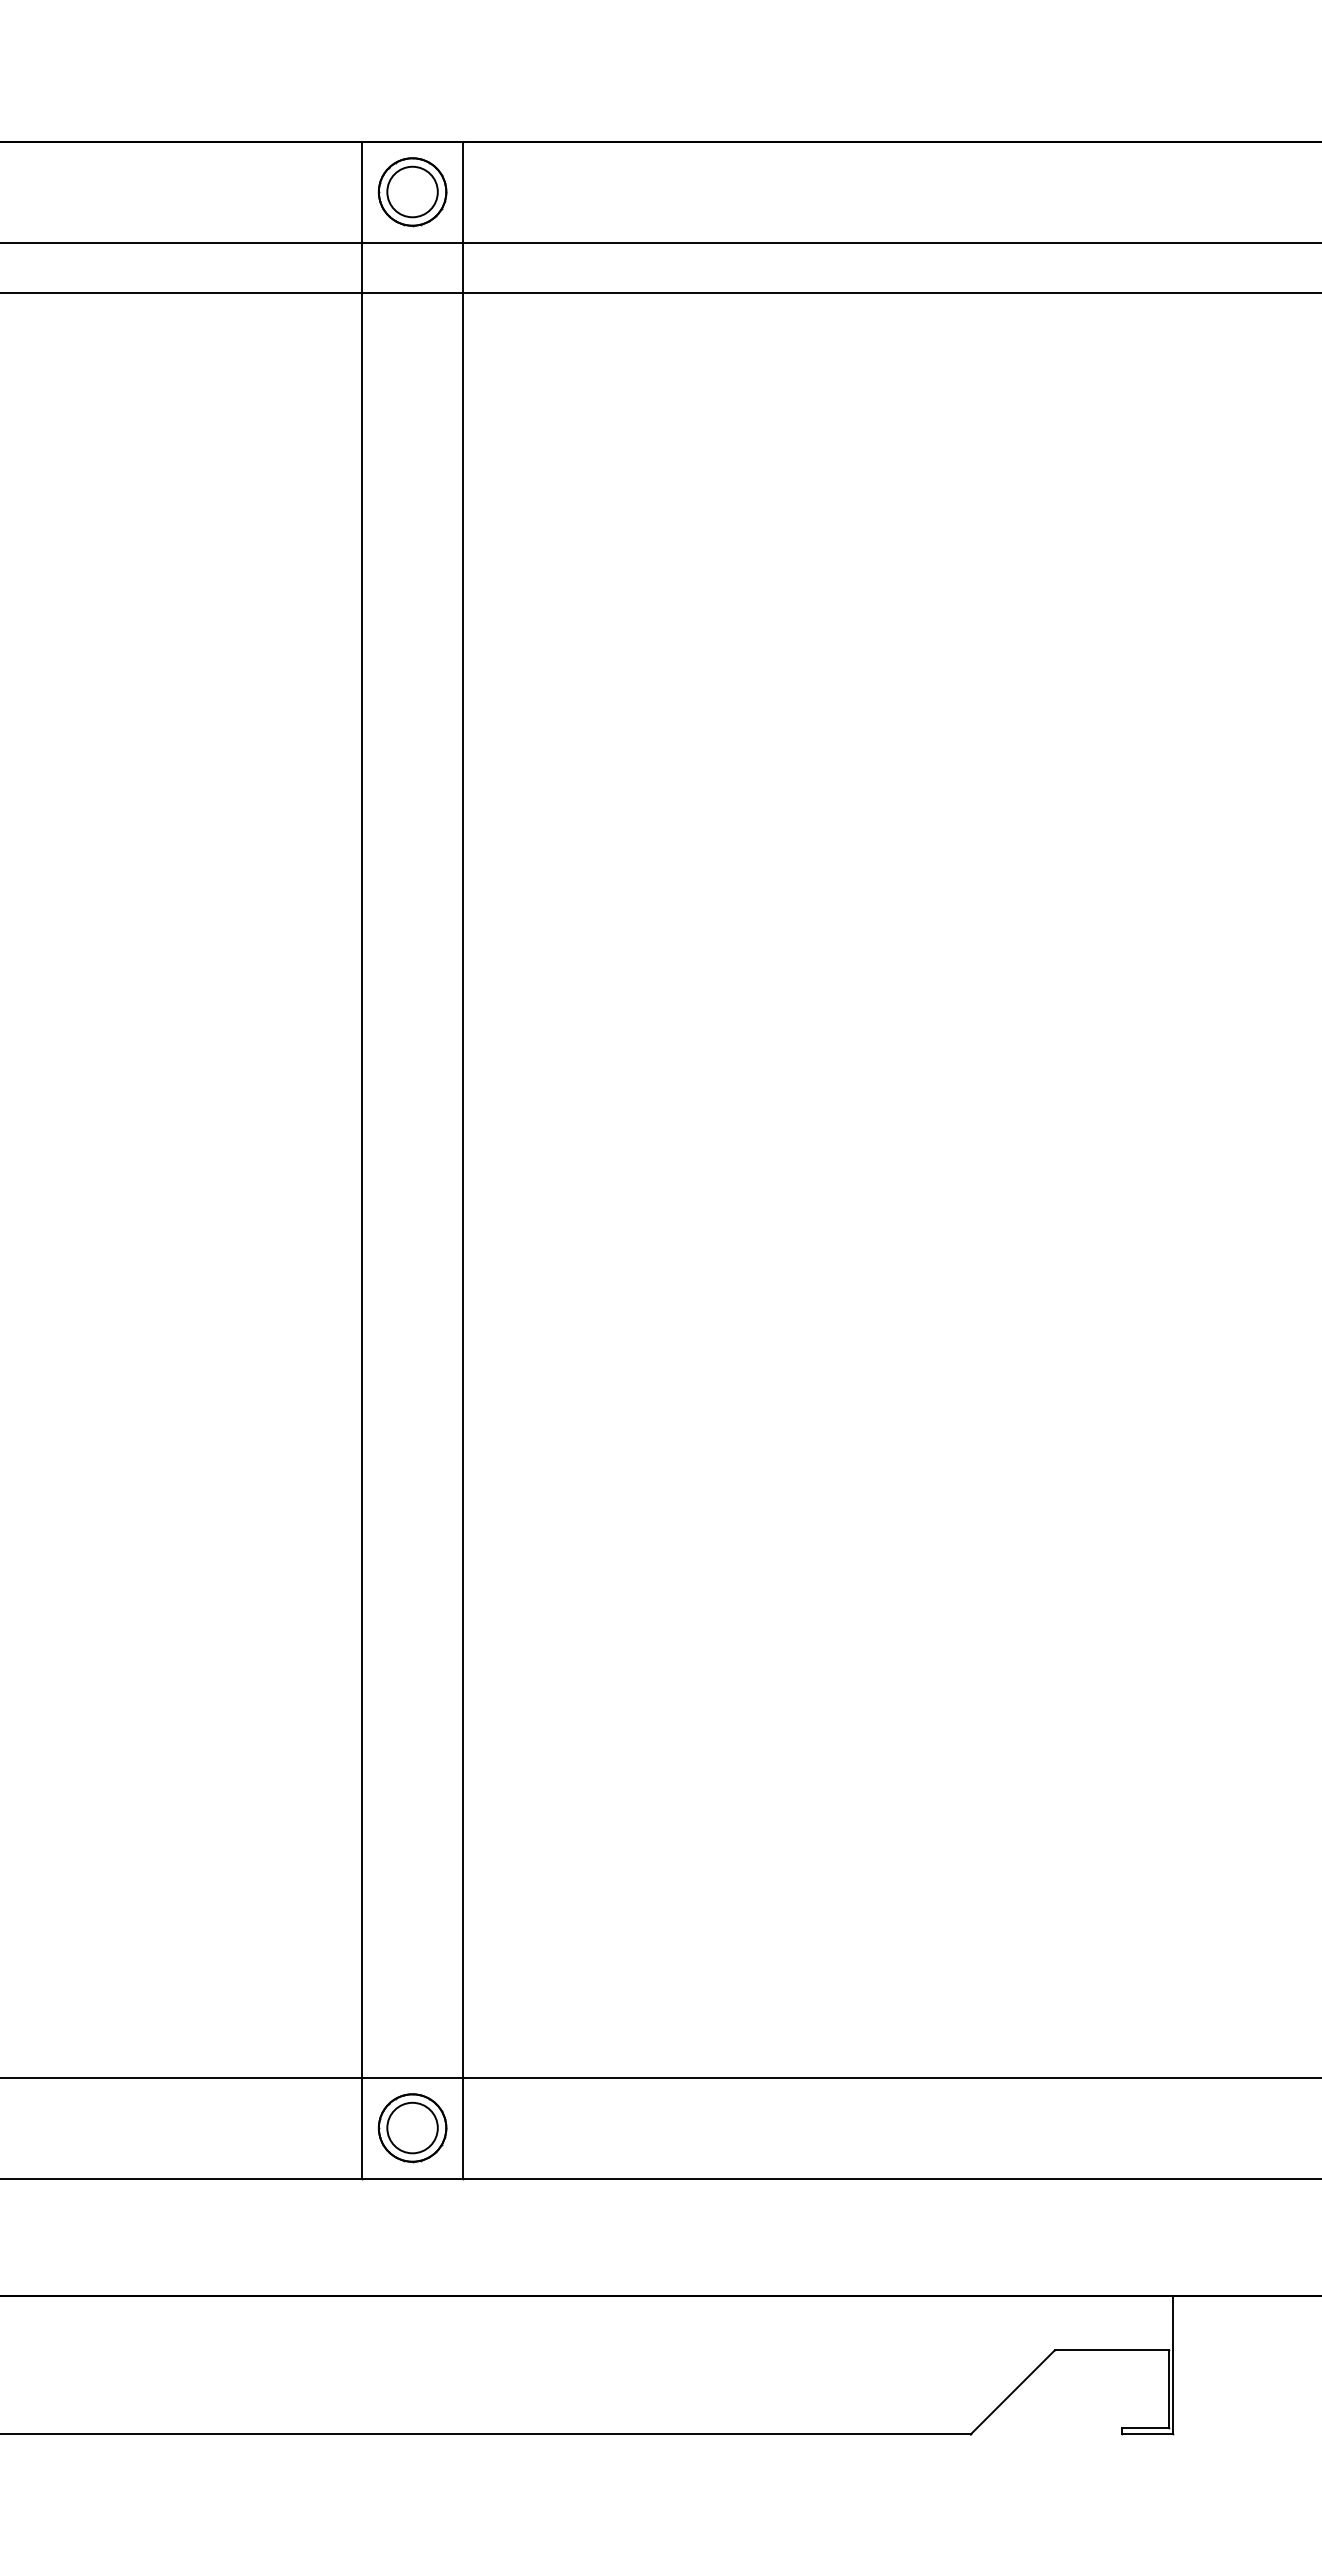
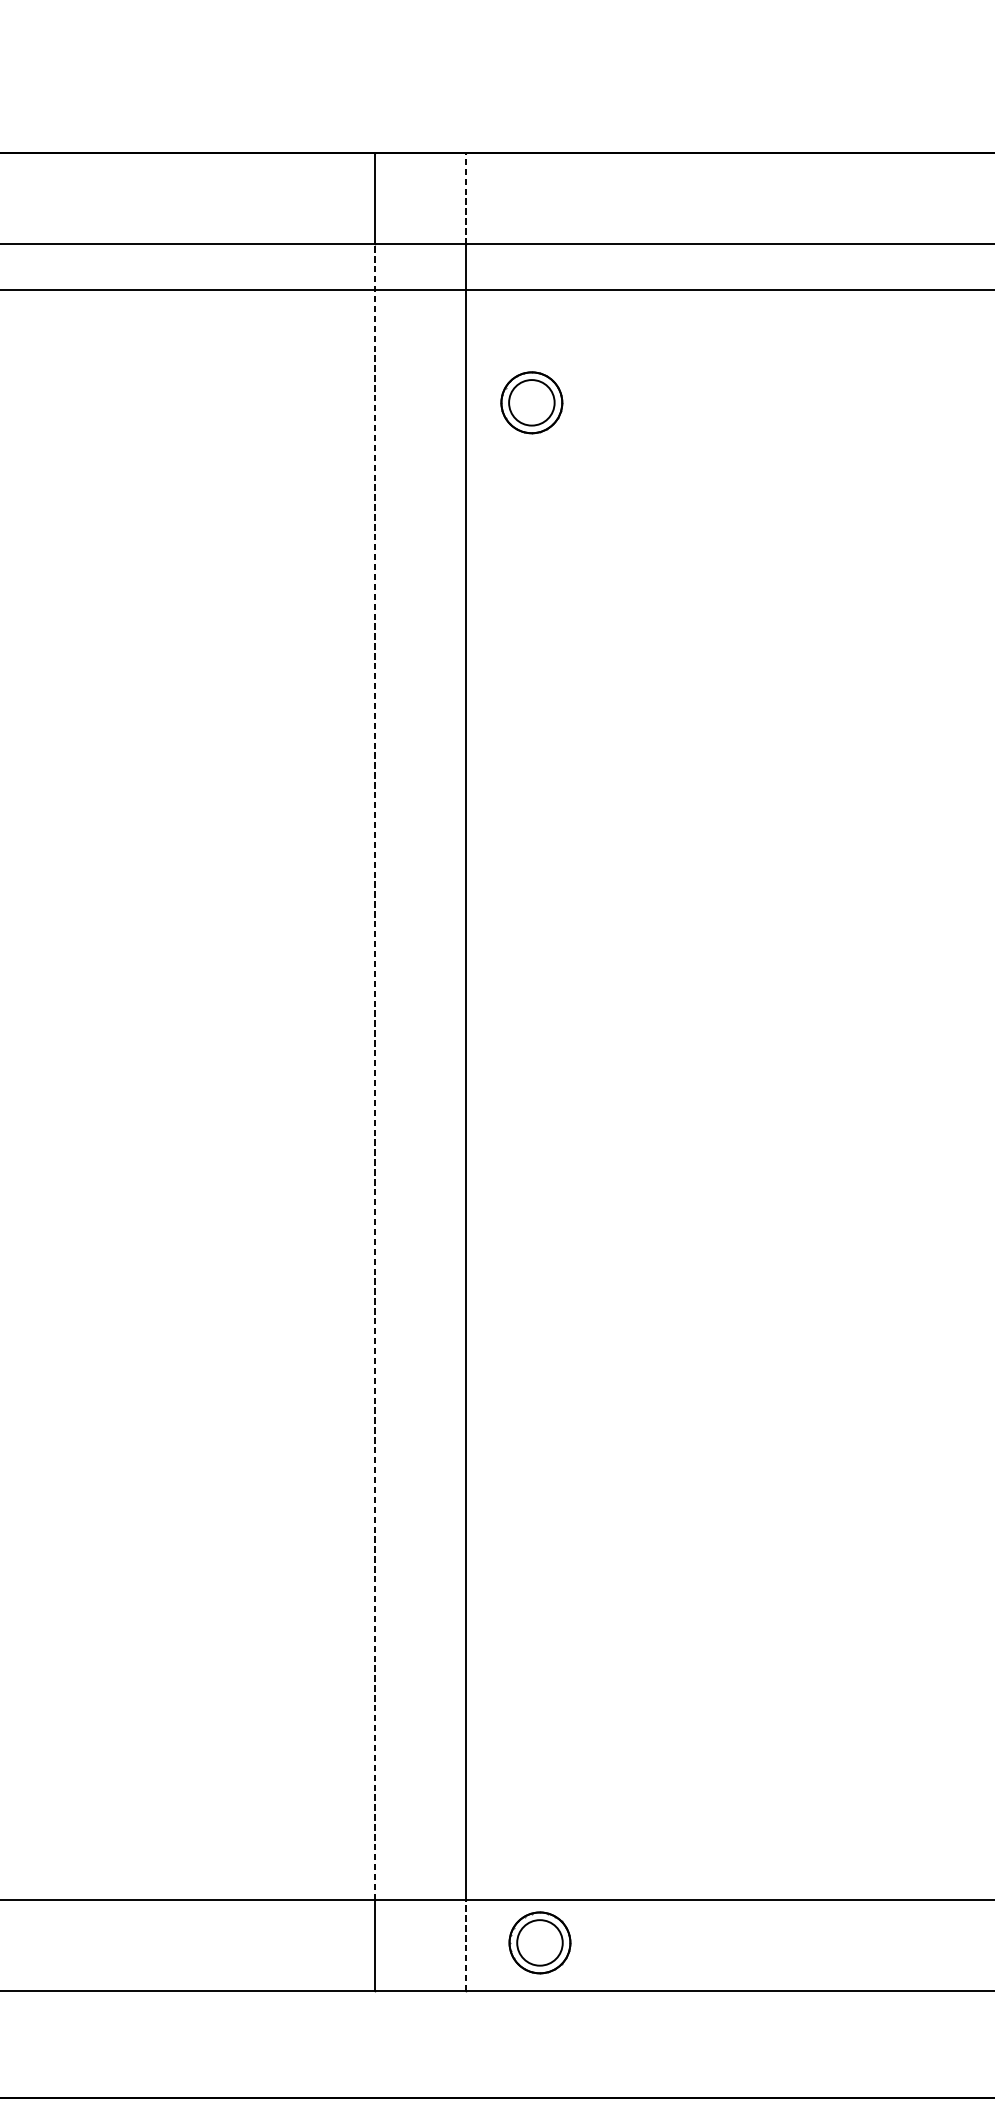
part: (412, 192) -> (531, 403), moved
line: (463, 192) -> (466, 199), solid -> dashed
line: (362, 1160) -> (375, 1072), solid -> dashed
part: (412, 2128) -> (539, 1943), moved
line: (463, 2128) -> (466, 1946), solid -> dashed

